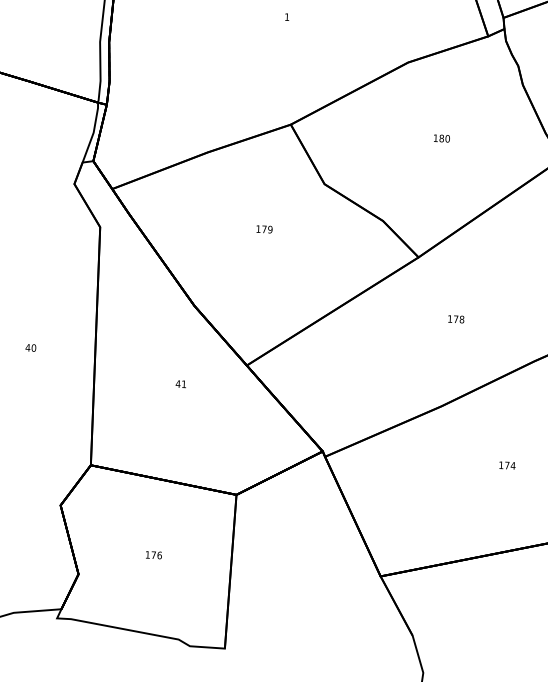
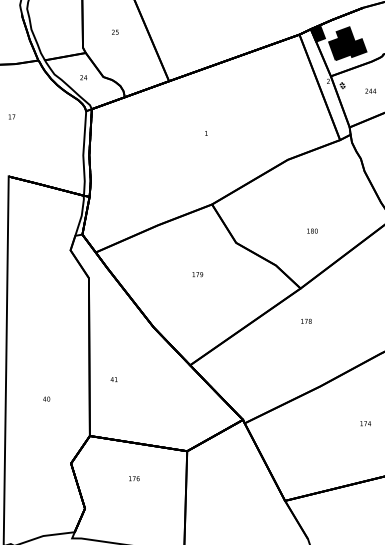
text: (441, 137) -> (312, 230), moved
text: (456, 317) -> (306, 320), moved
text: (30, 346) -> (46, 398), moved
text: (180, 383) -> (113, 379), moved
text: (154, 554) -> (134, 478), moved

